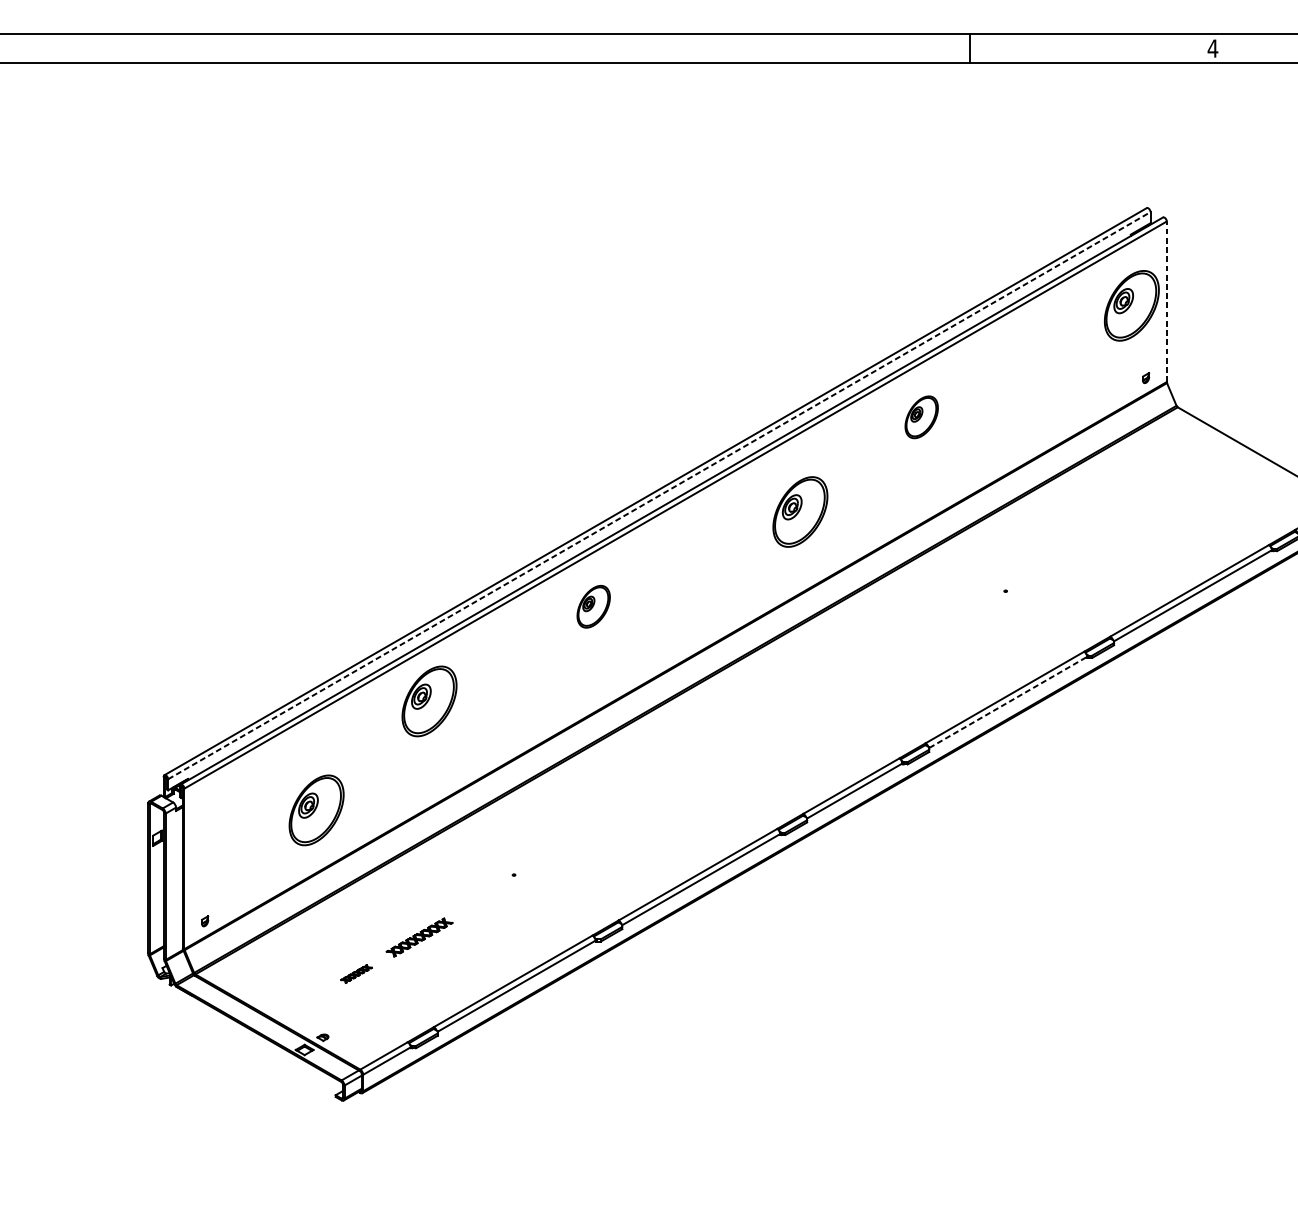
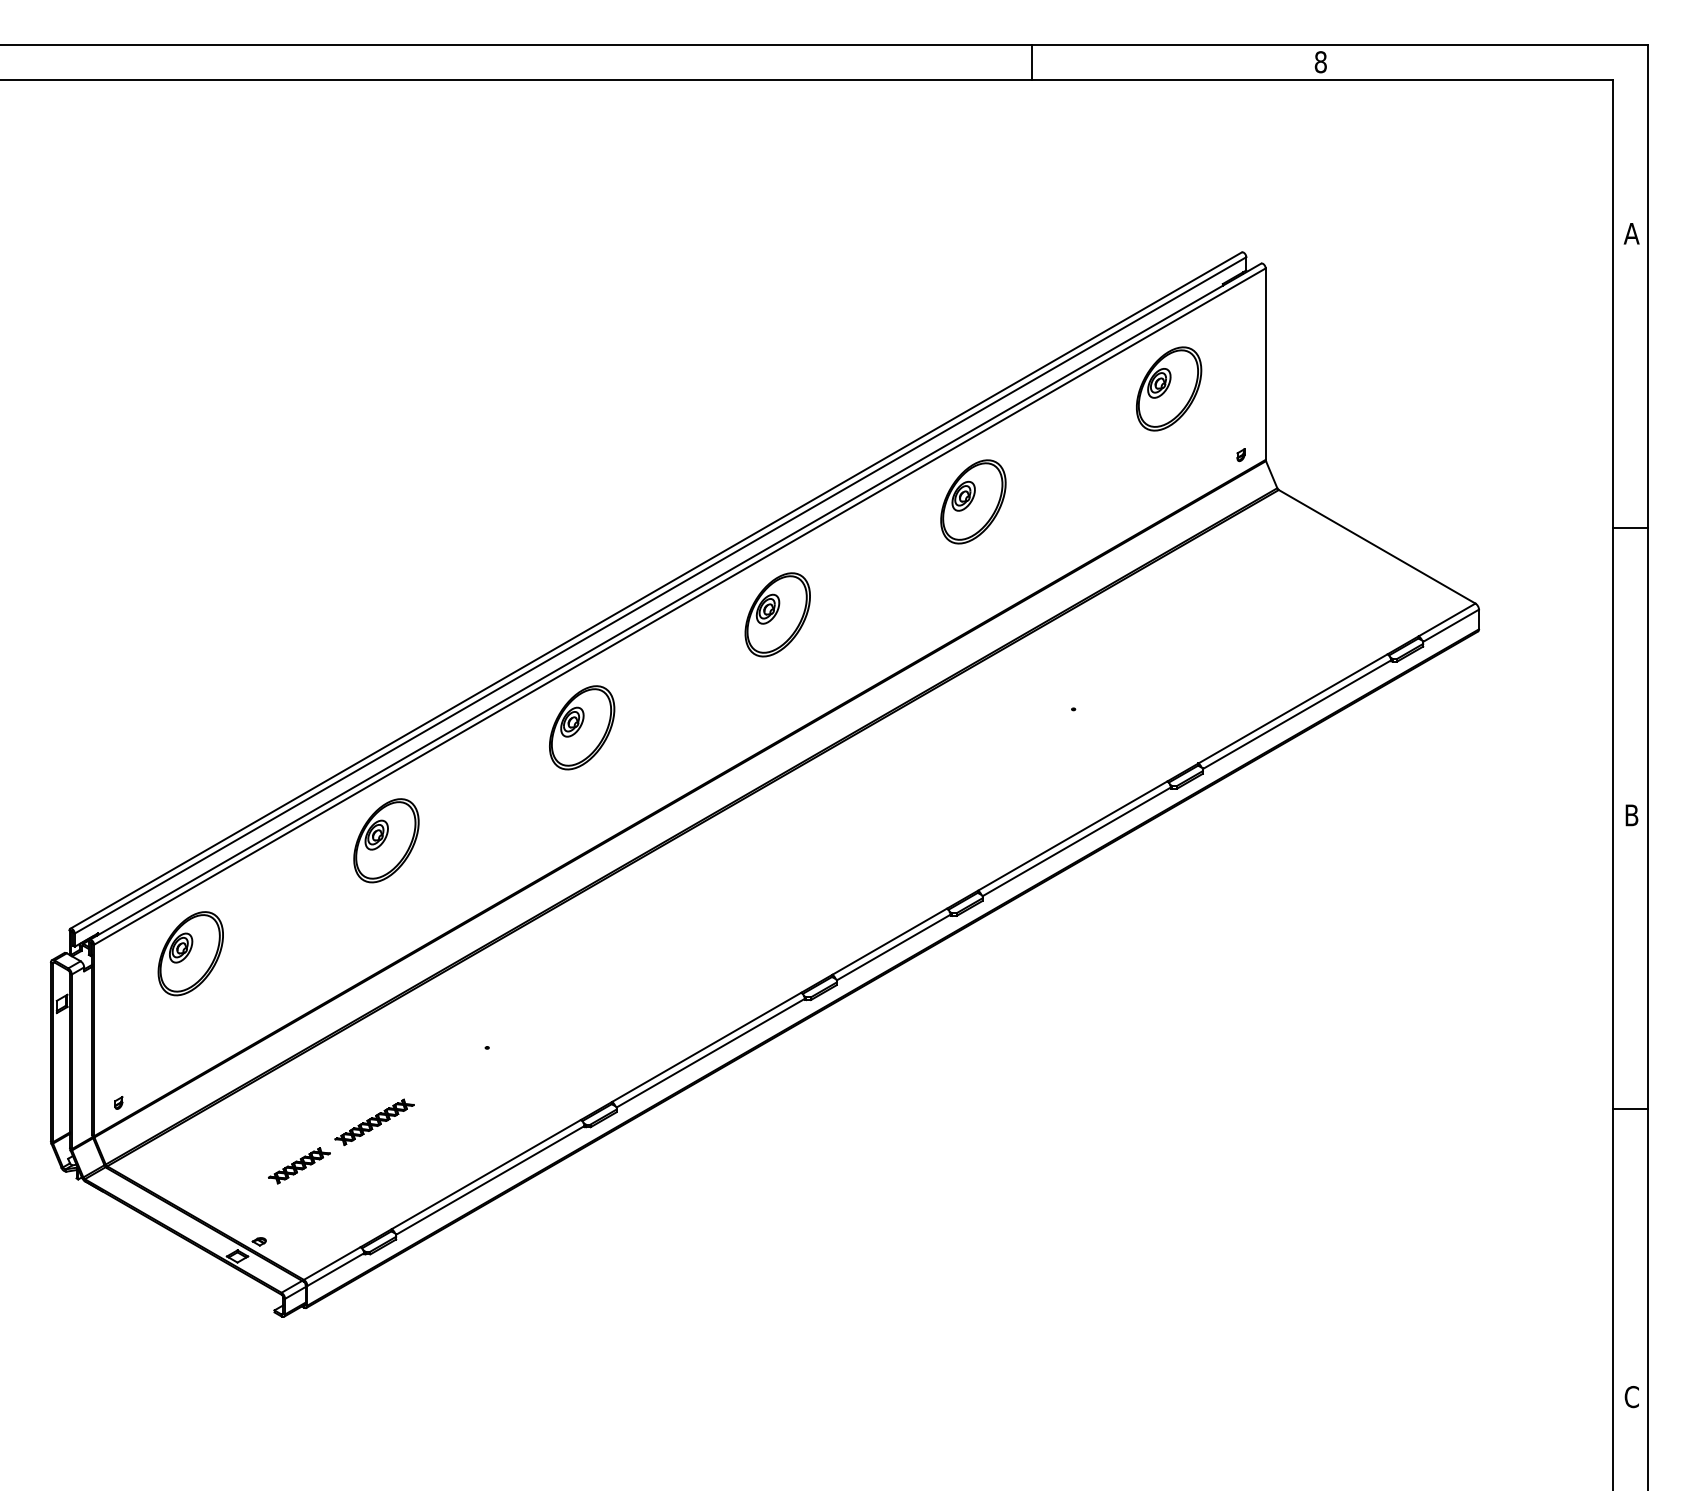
text: (1212, 48) -> (1320, 62), 4 -> 8
line: (1166, 302) -> (1265, 364), dashed -> solid
part: (1132, 305) -> (1169, 388), moved
part: (921, 416) -> (973, 501), size x1.67
line: (660, 495) -> (661, 595), dashed -> solid
part: (800, 511) -> (777, 614), moved
part: (593, 606) -> (582, 727), size x1.67
line: (1008, 702) -> (1076, 841), dashed -> solid
part: (316, 810) -> (190, 953), moved
part: (356, 973) -> (299, 1165), size x1.67

